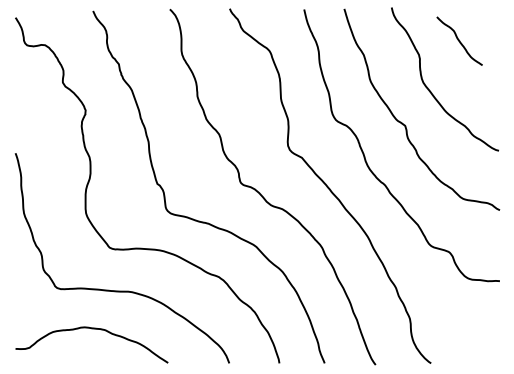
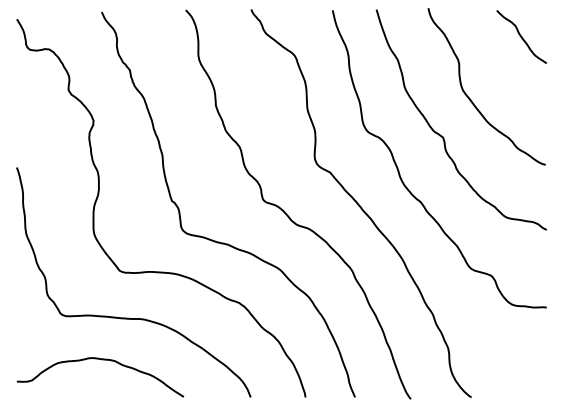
curve: (459, 40) -> (521, 36), moved

